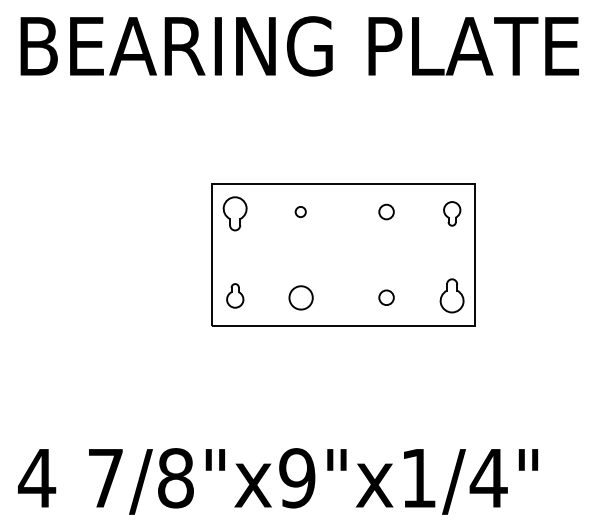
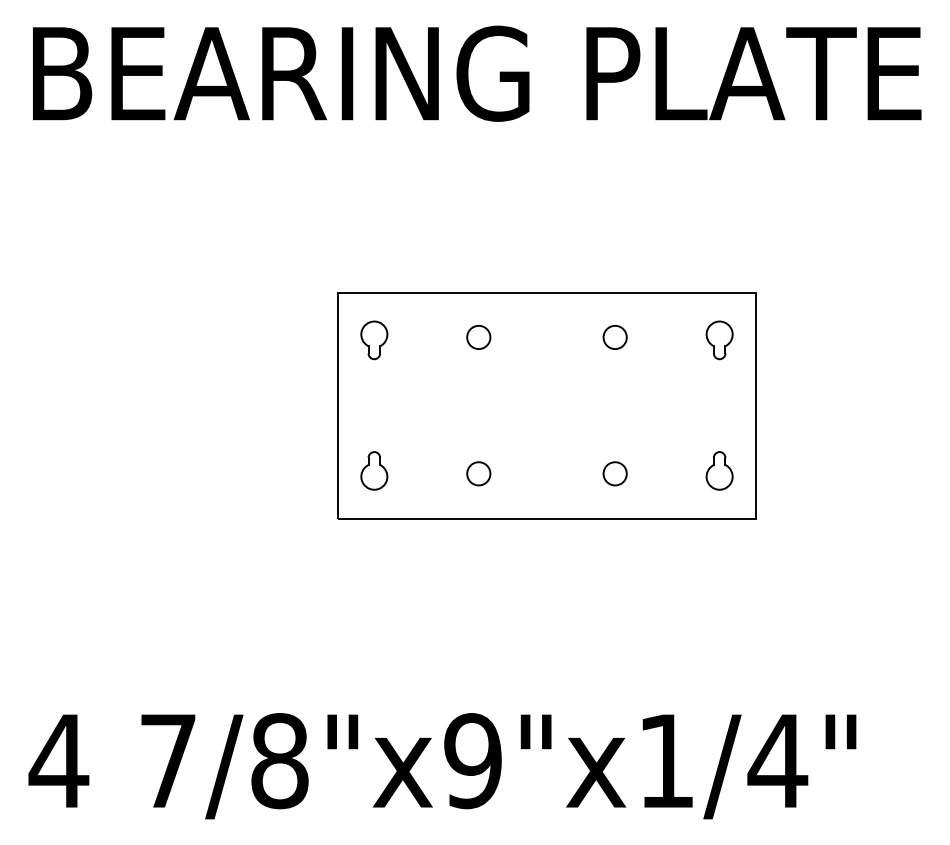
circle: (300, 211) -> (478, 336), size x1.43
part: (235, 213) -> (374, 339), size x0.71
part: (452, 295) -> (720, 470), size x0.71
circle: (300, 297) -> (478, 473), size x0.62

